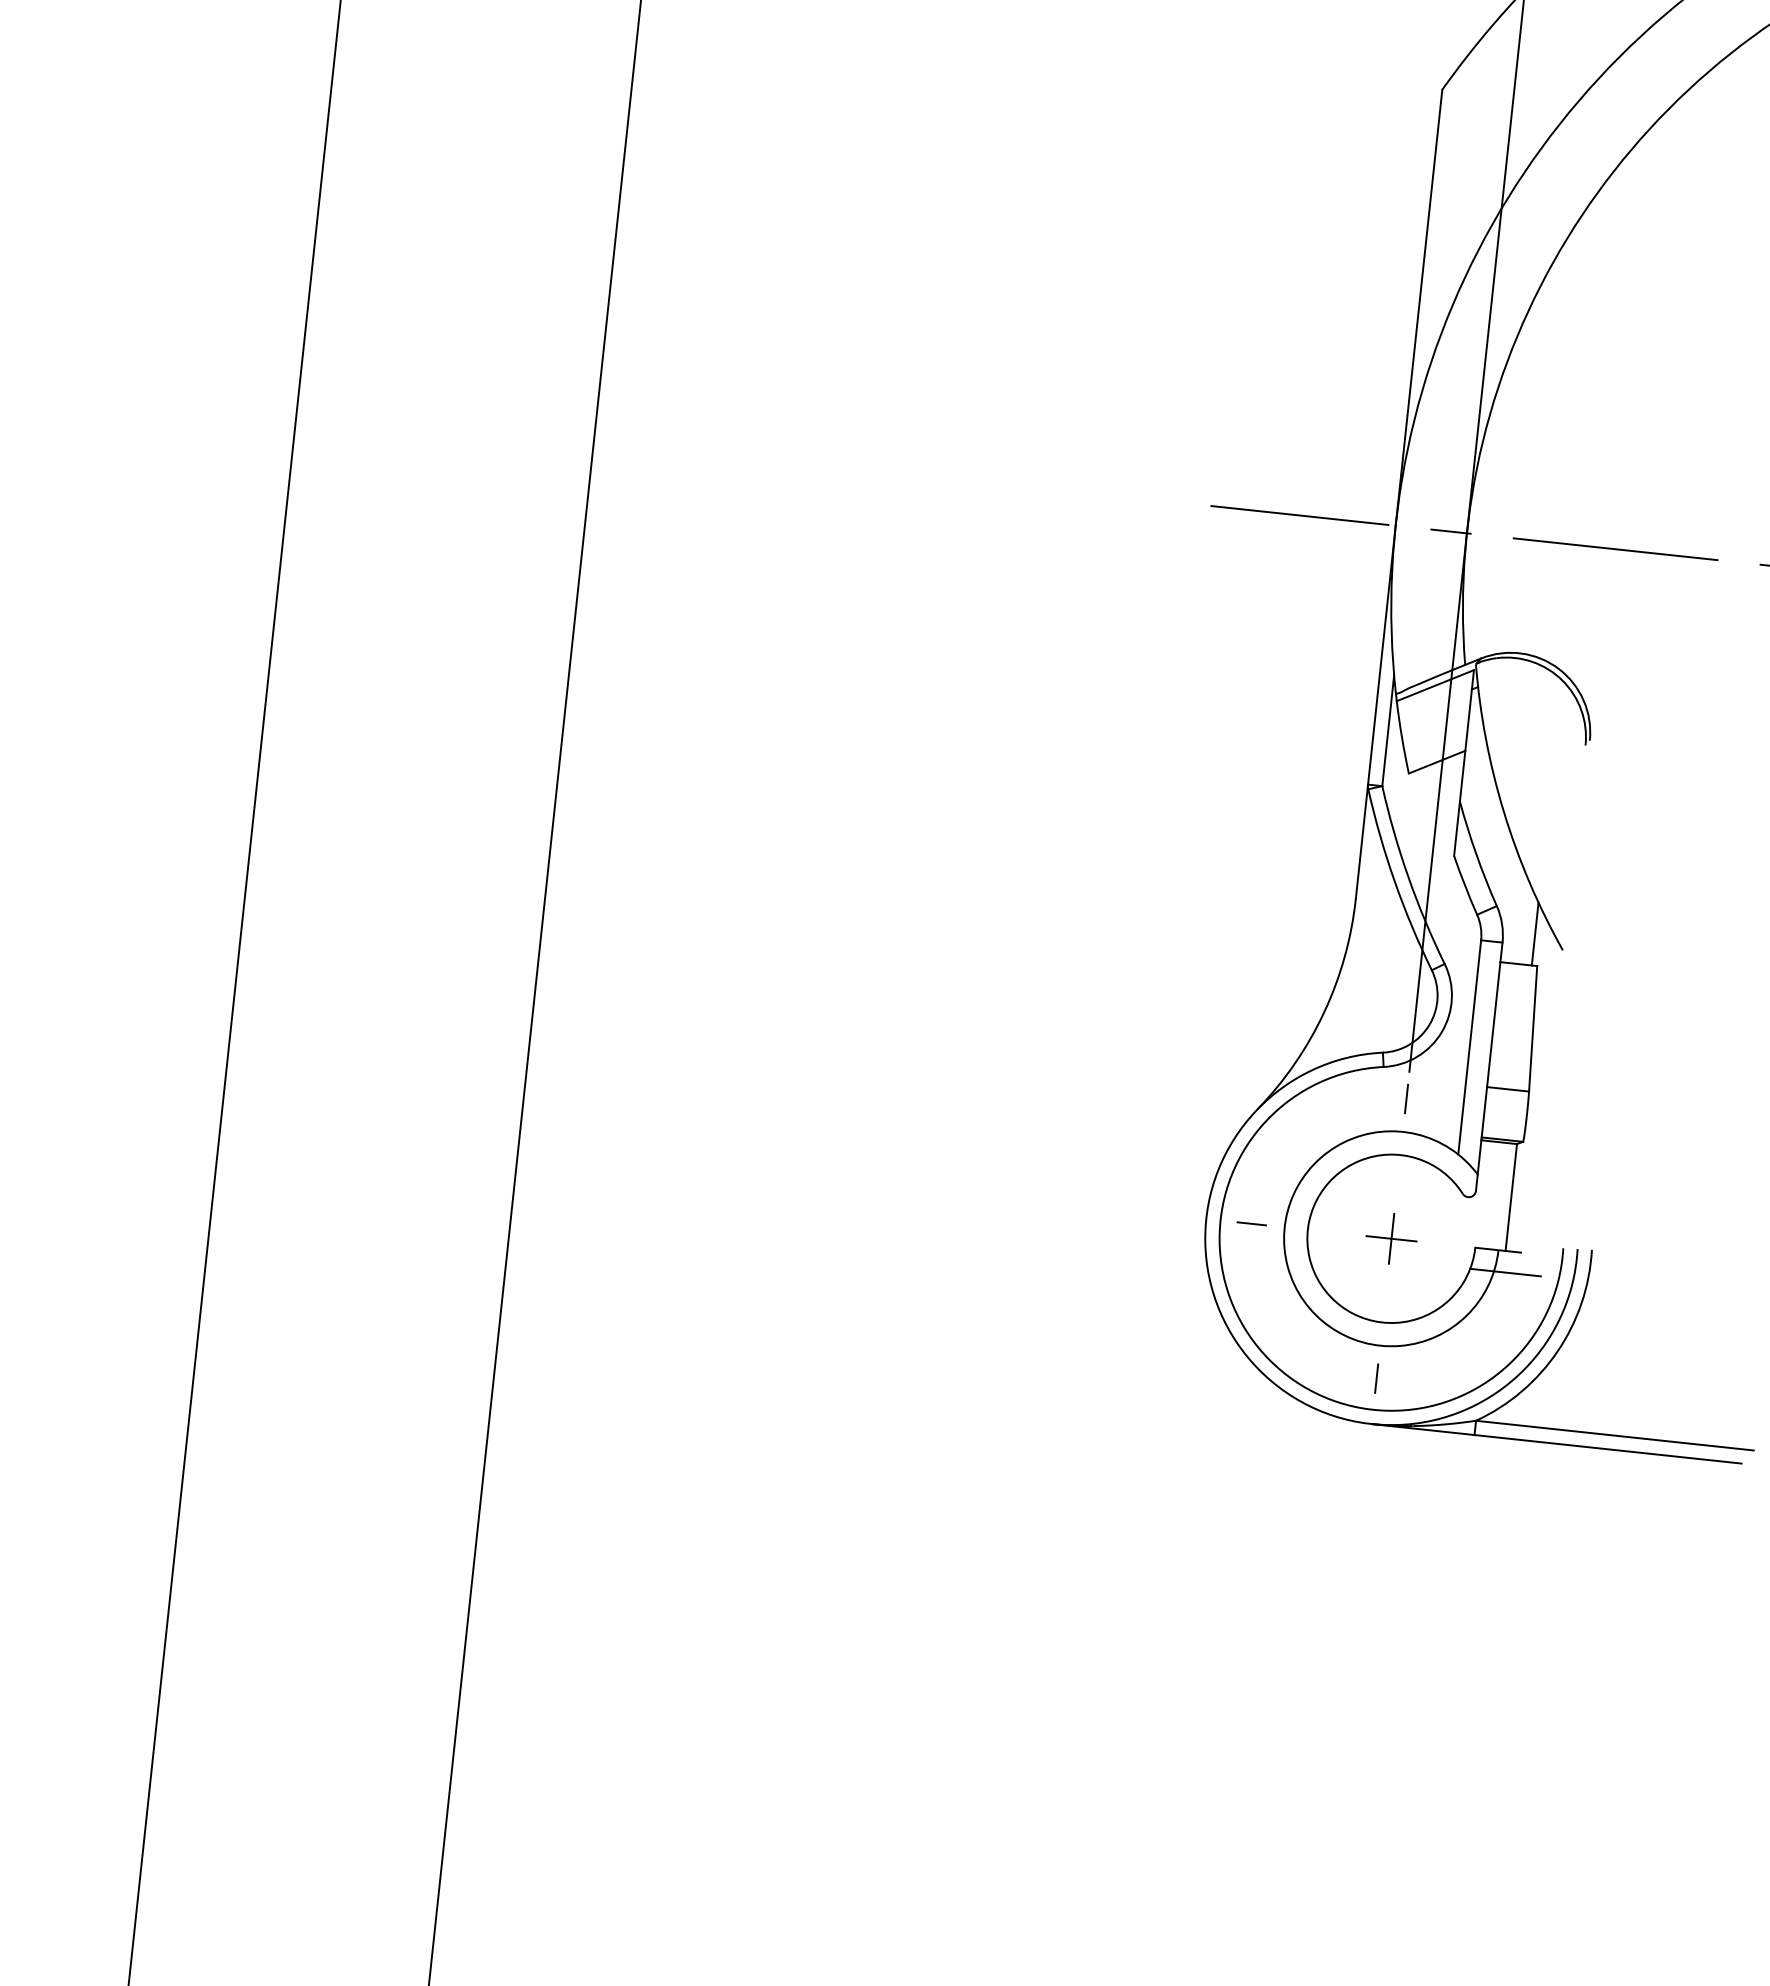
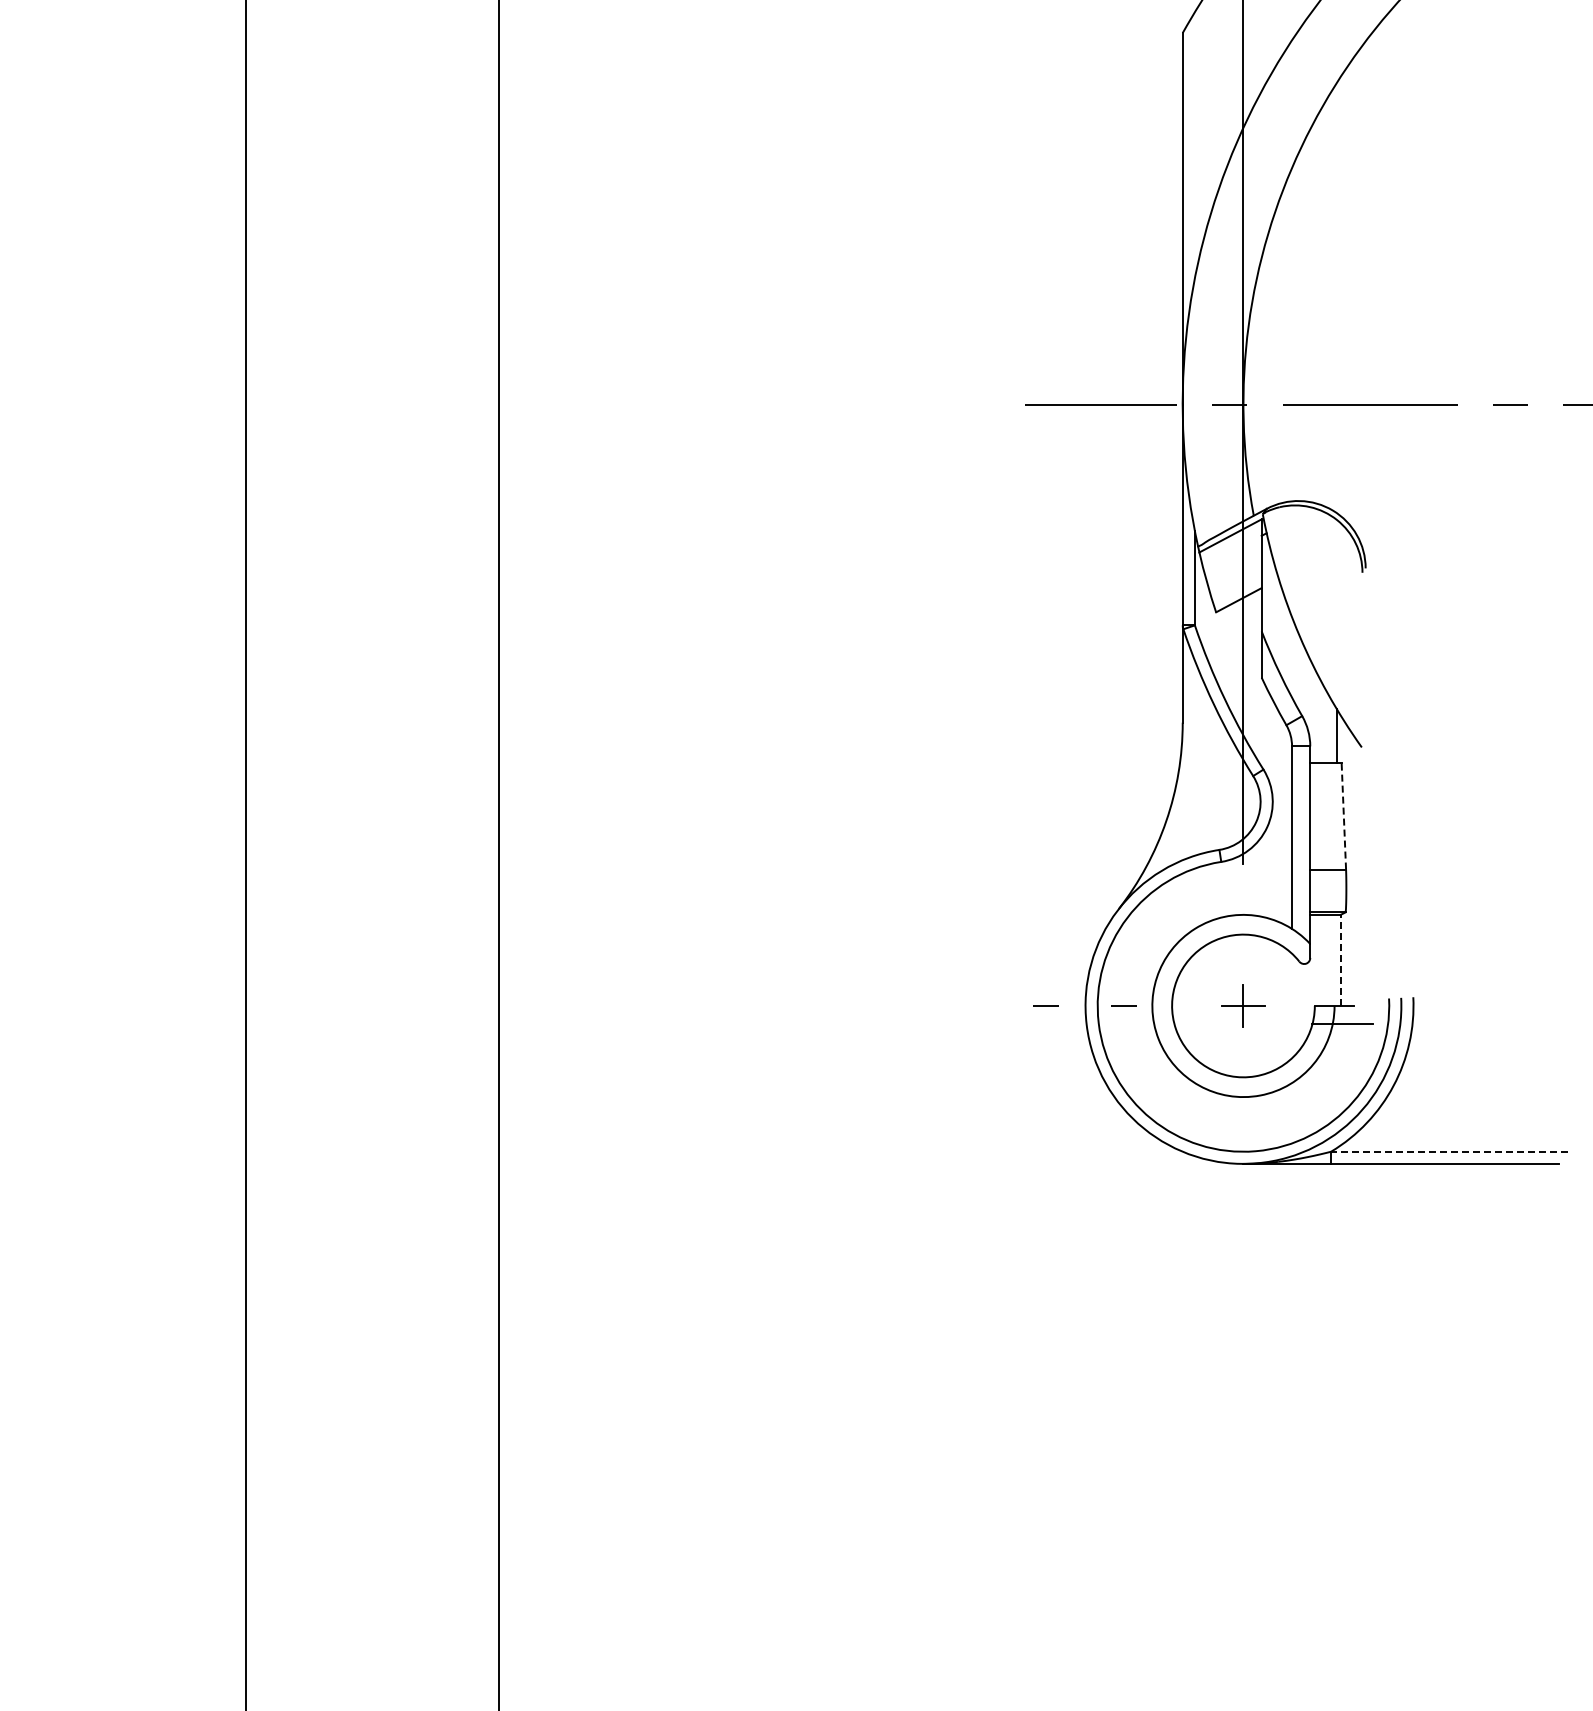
line: (1532, 1027) -> (1343, 815), solid -> dashed
line: (1406, 1098) -> (1243, 886), removed
line: (1511, 1197) -> (1340, 960), solid -> dashed
line: (1159, 1213) -> (1045, 1005), added
line: (1376, 1379) -> (1243, 1125), removed
line: (1613, 1435) -> (1448, 1151), solid -> dashed

